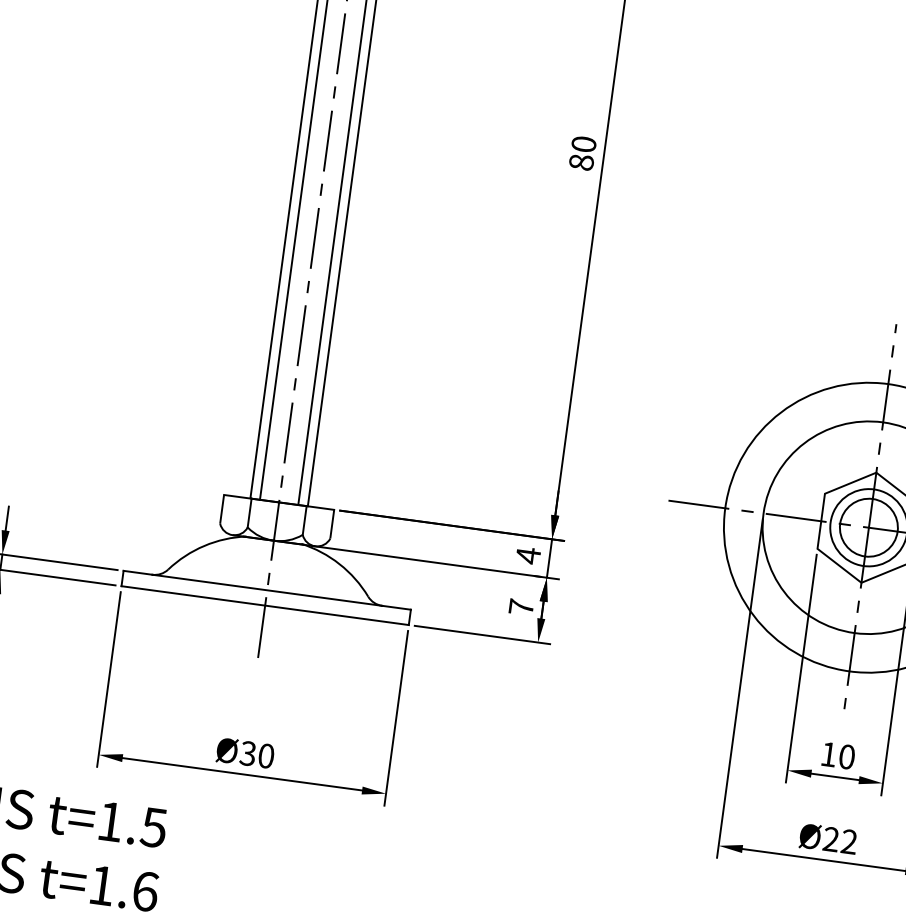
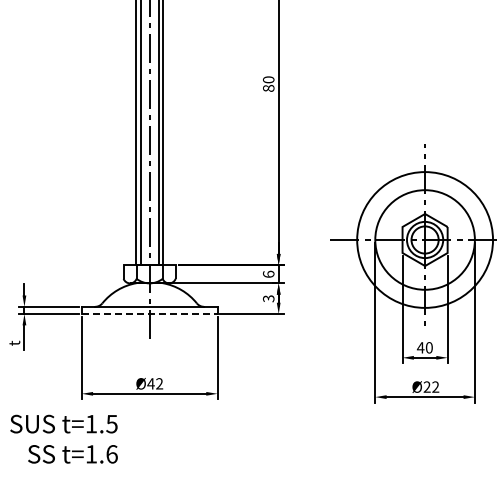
text: (527, 555) -> (268, 274), 4 -> 6
line: (264, 606) -> (149, 314), solid -> dashed
text: (520, 606) -> (268, 298), 7 -> 3
text: (828, 753) -> (420, 347), 10 -> 40
text: (257, 754) -> (155, 383), Ø30 -> Ø42

